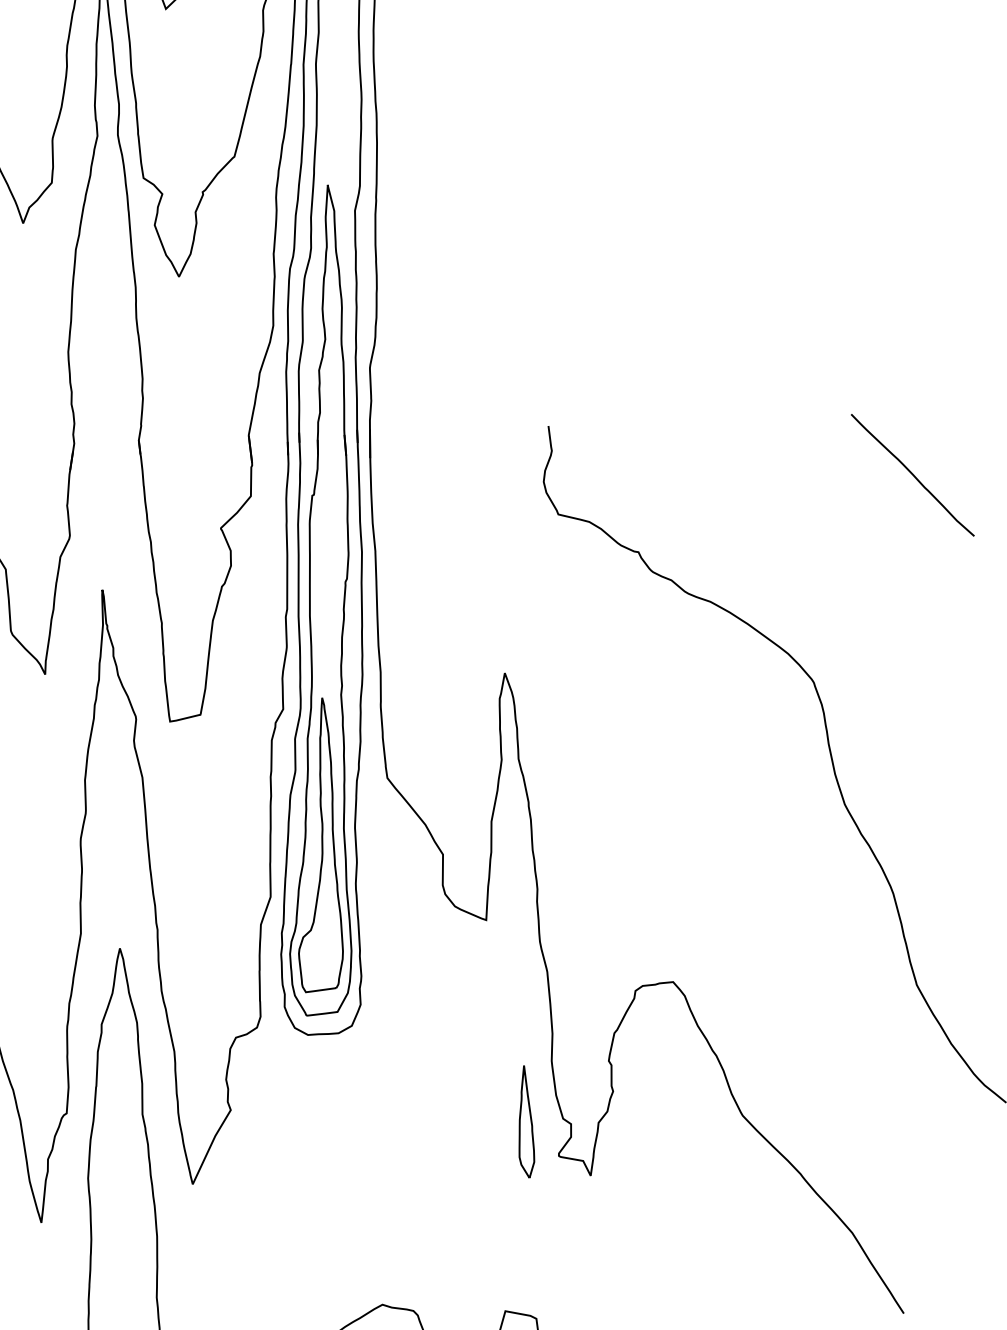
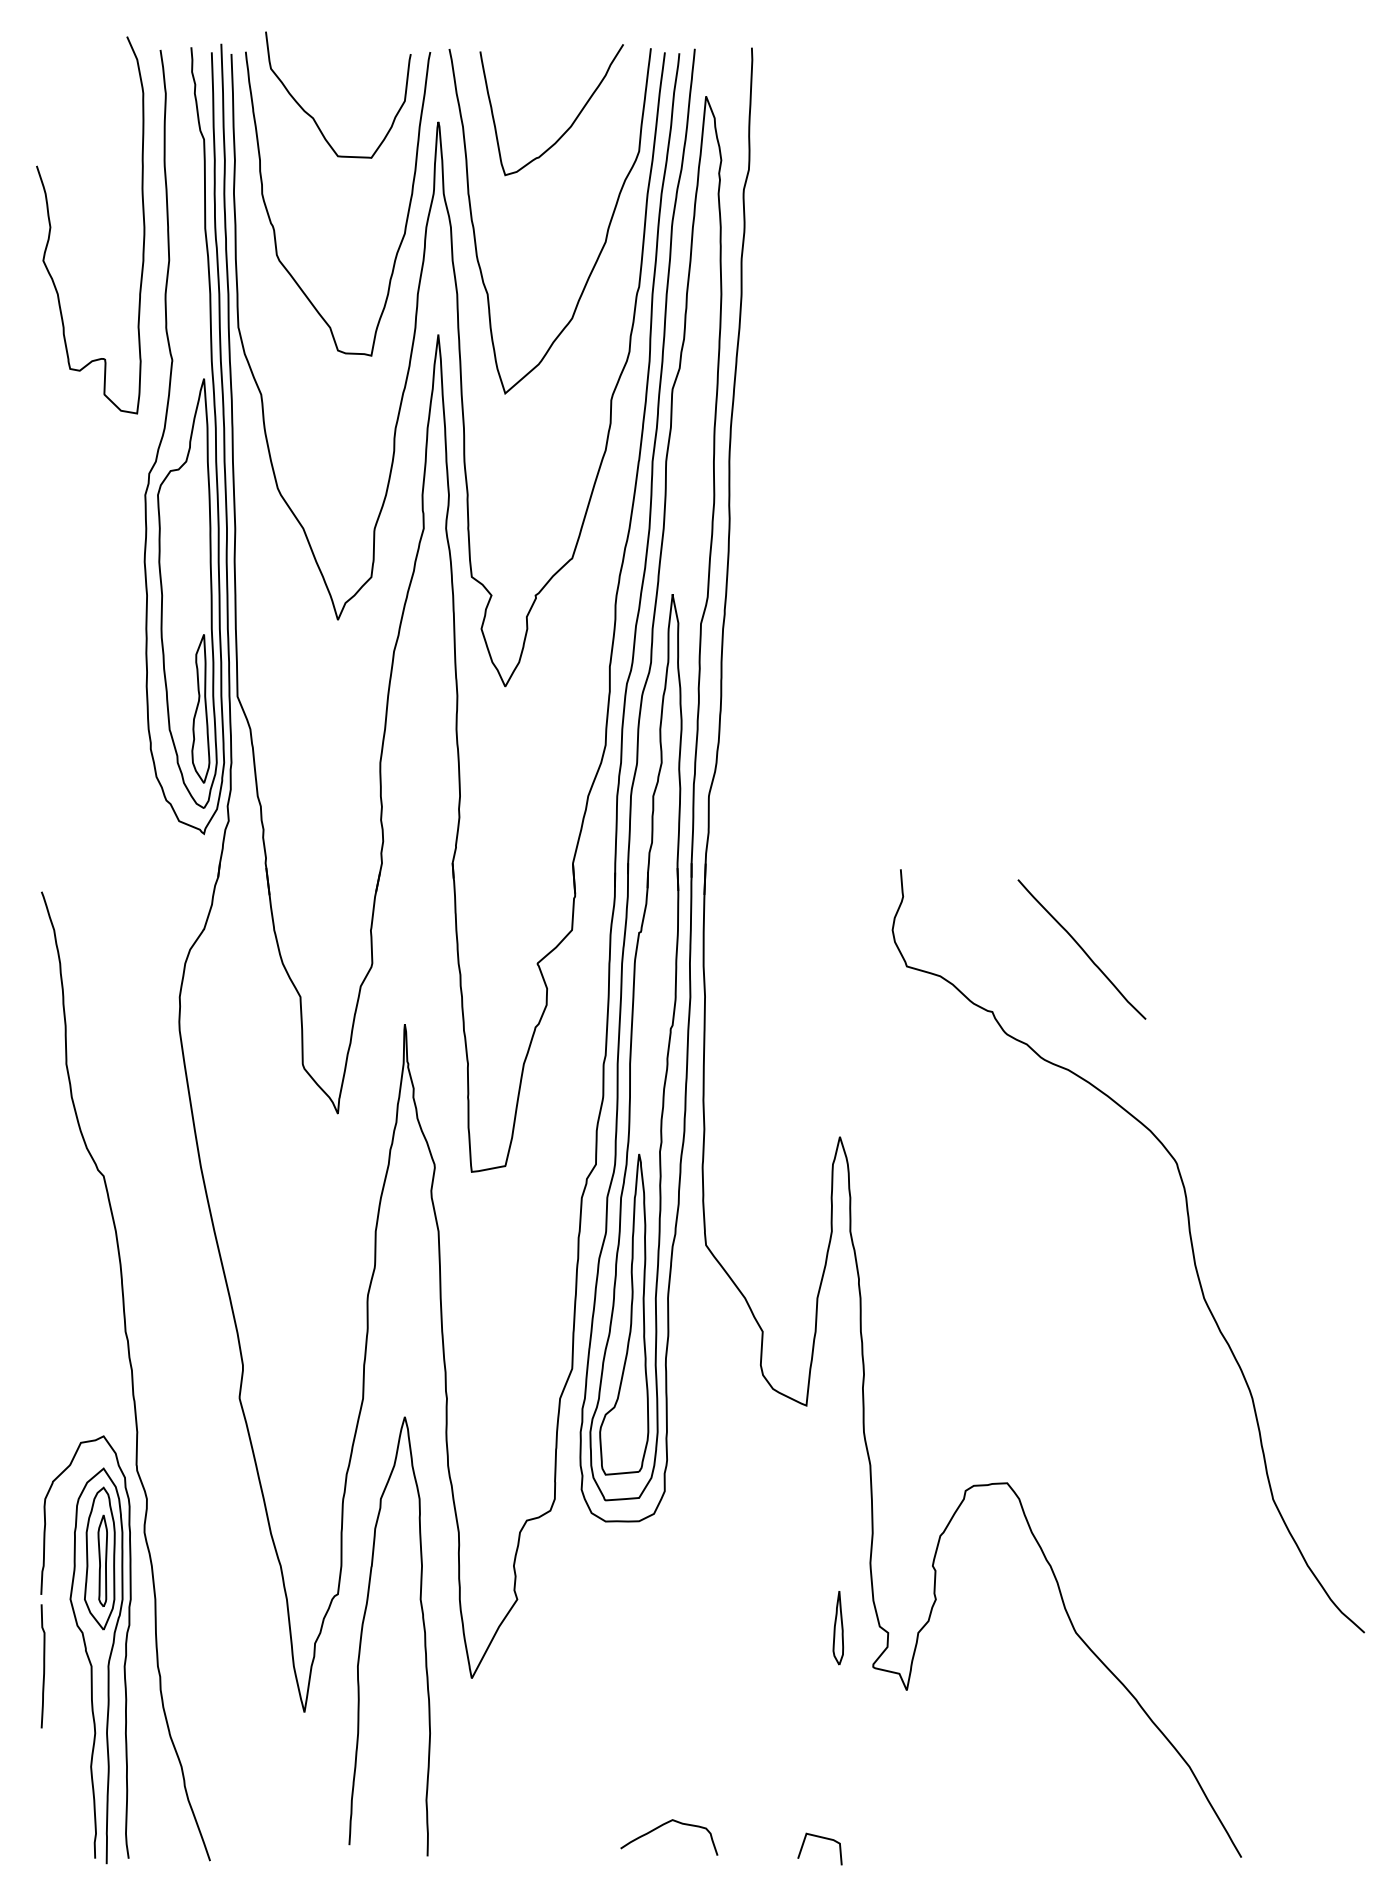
curve: (912, 475) -> (1081, 949), moved
part: (525, 1121) -> (838, 1627), size x0.6

